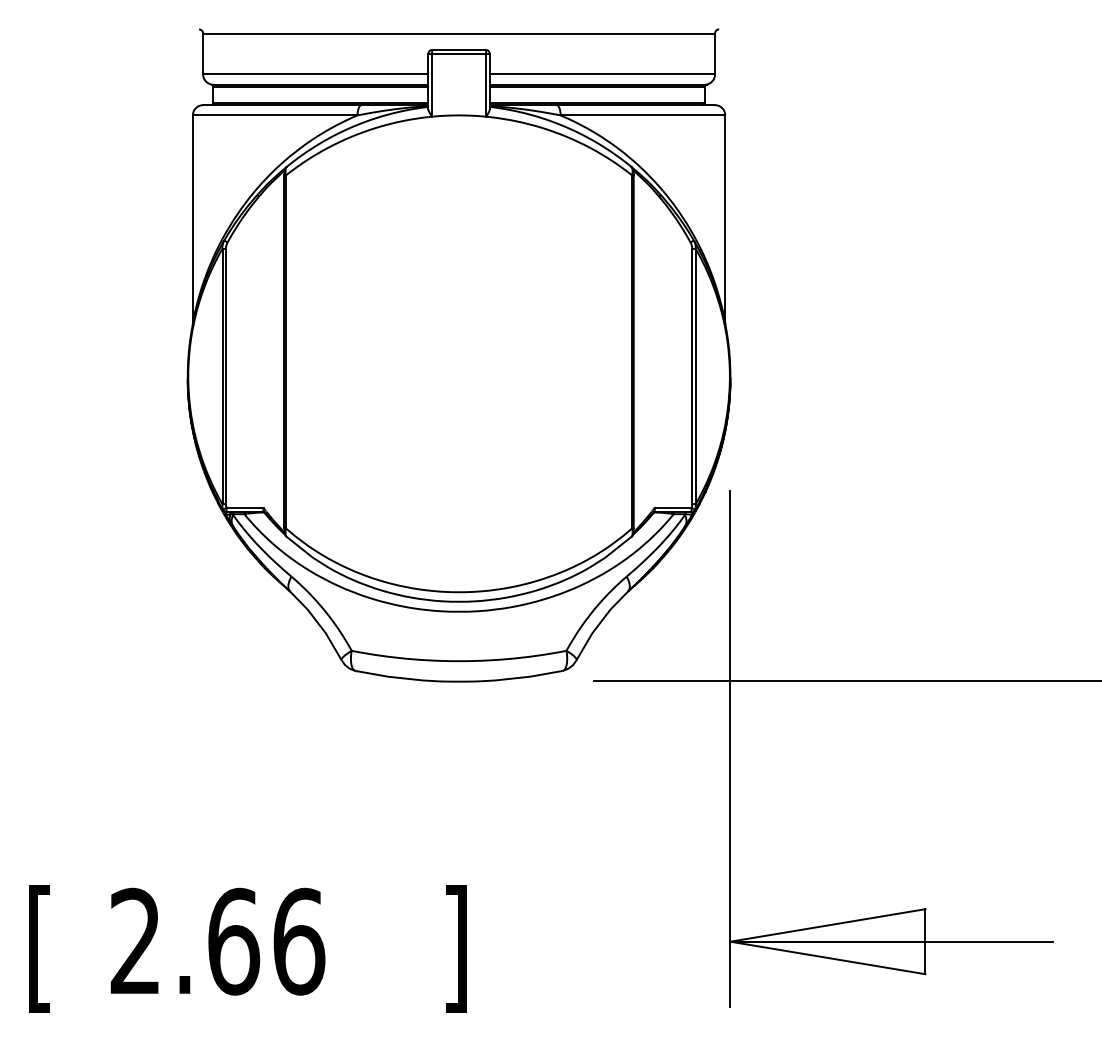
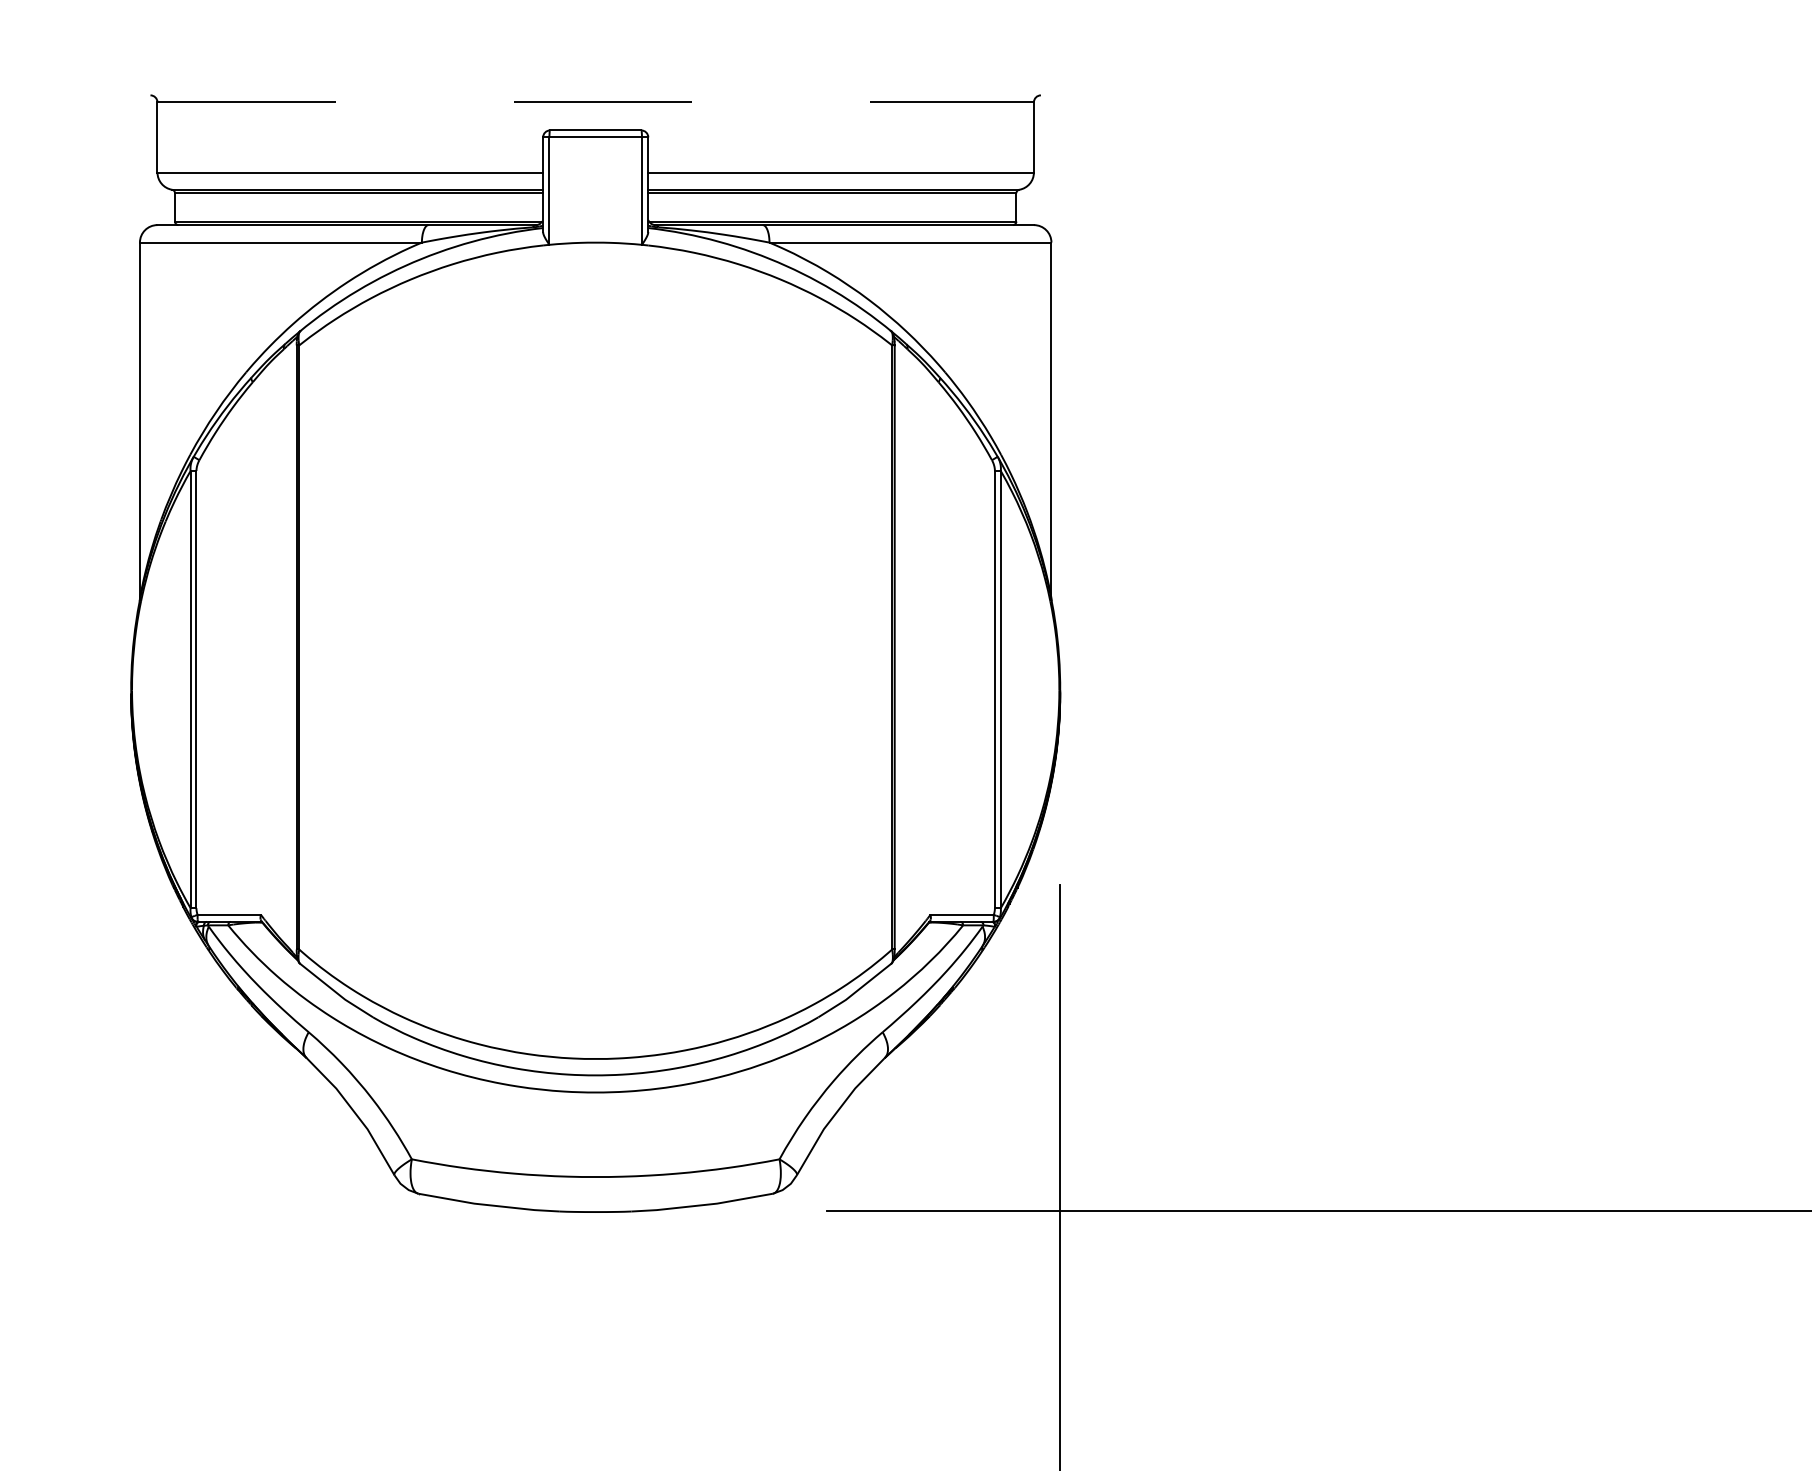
line: (459, 33) -> (596, 102), solid -> dashed

